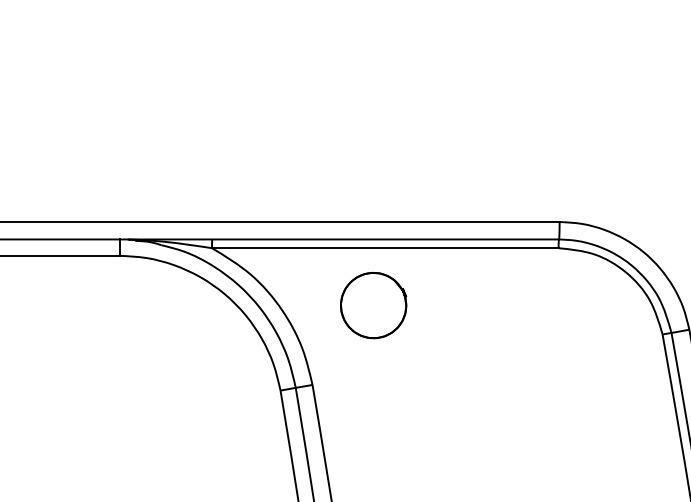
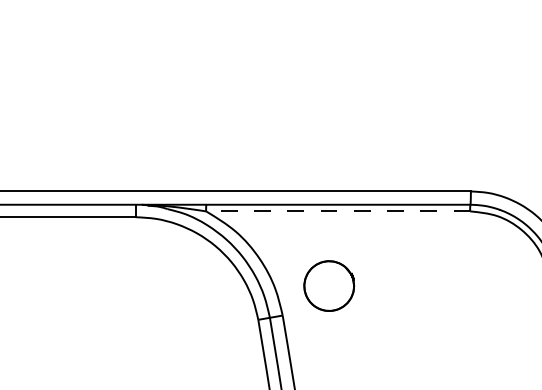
line: (384, 248) -> (337, 211), solid -> dashed
part: (373, 304) -> (329, 285), moved

